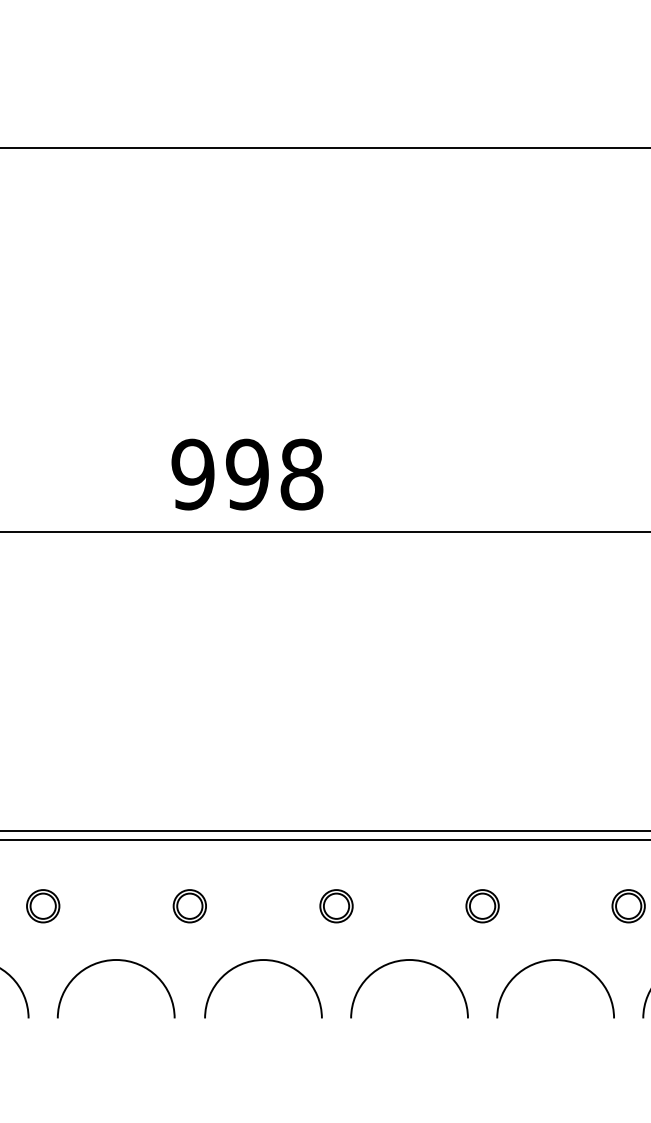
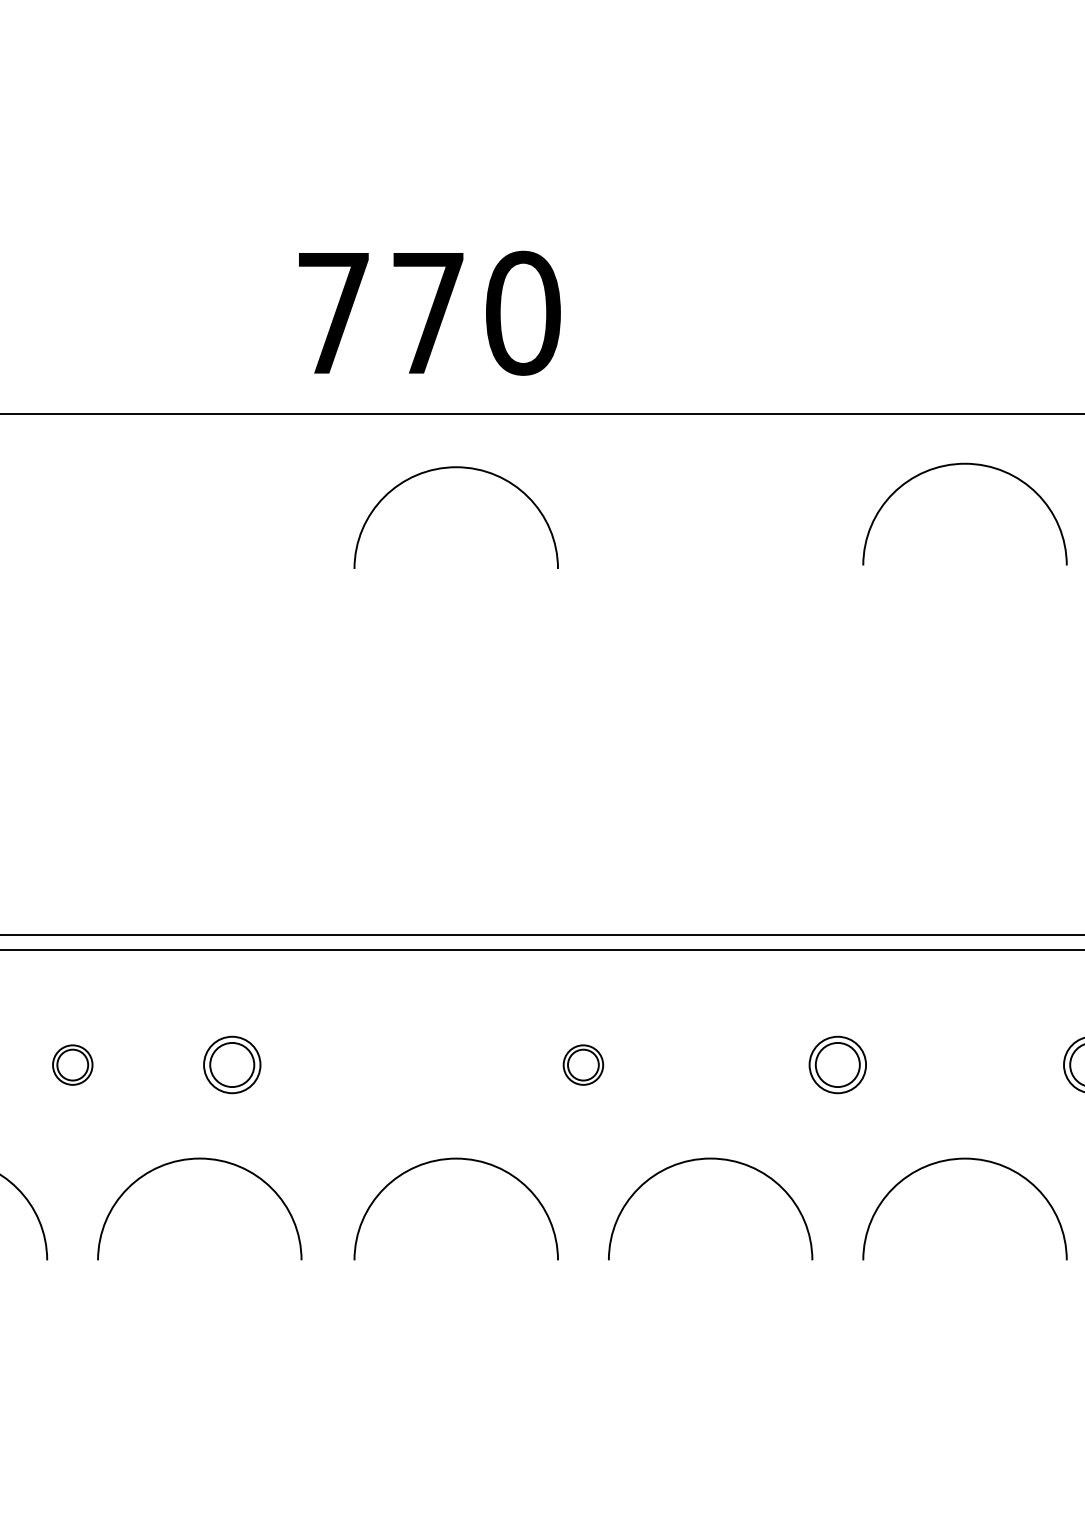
text: (247, 474) -> (428, 313), 998 -> 770
arc: (551, 562) -> (957, 466), added
arc: (259, 564) -> (449, 469), added
part: (43, 906) -> (73, 1065), size x0.7
part: (189, 906) -> (231, 1065), moved
part: (336, 906) -> (583, 1065), size x0.7

